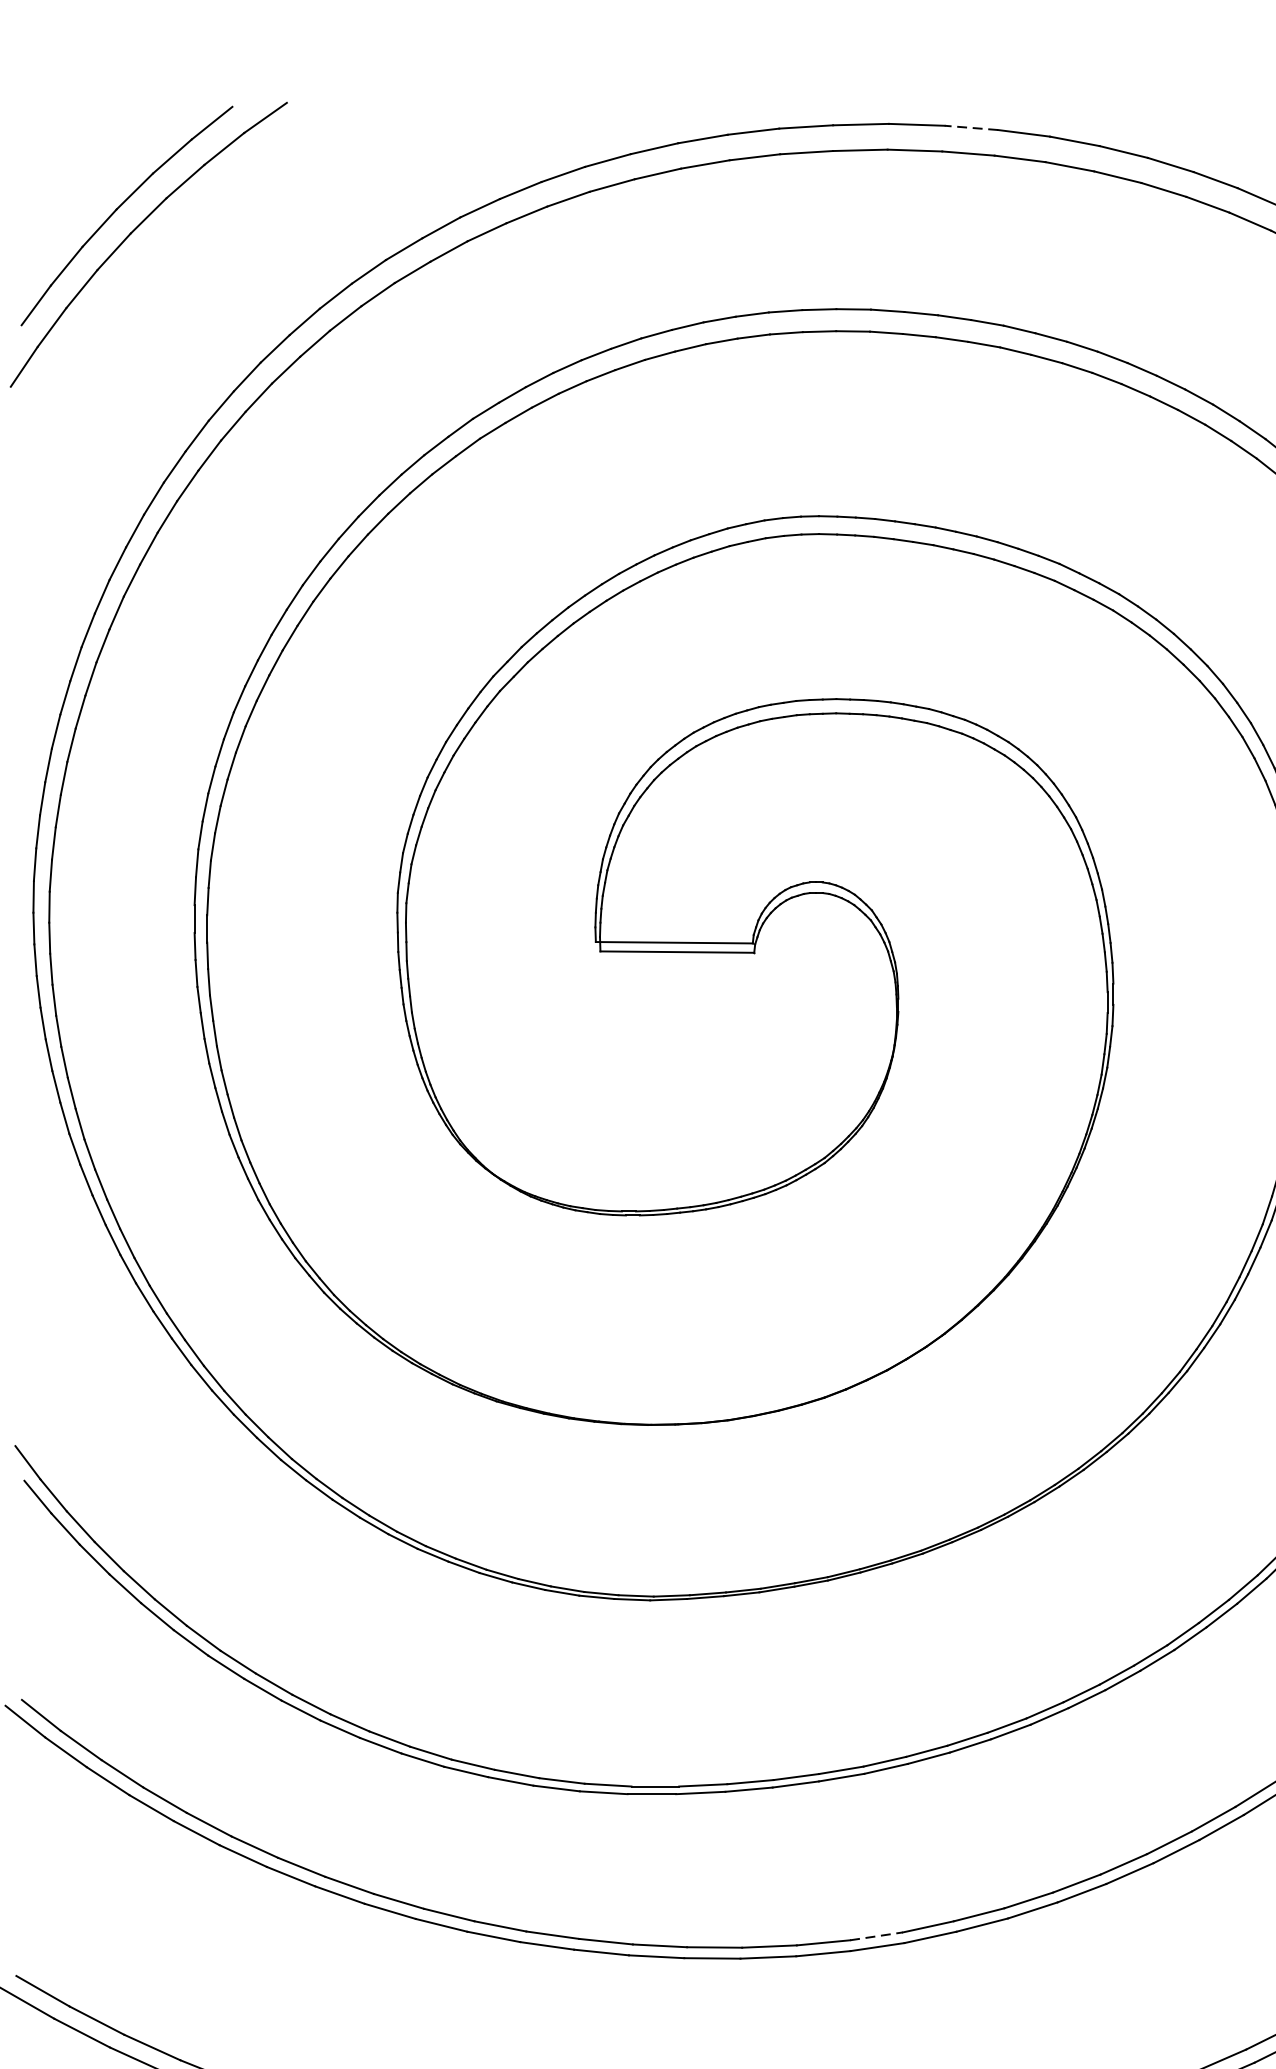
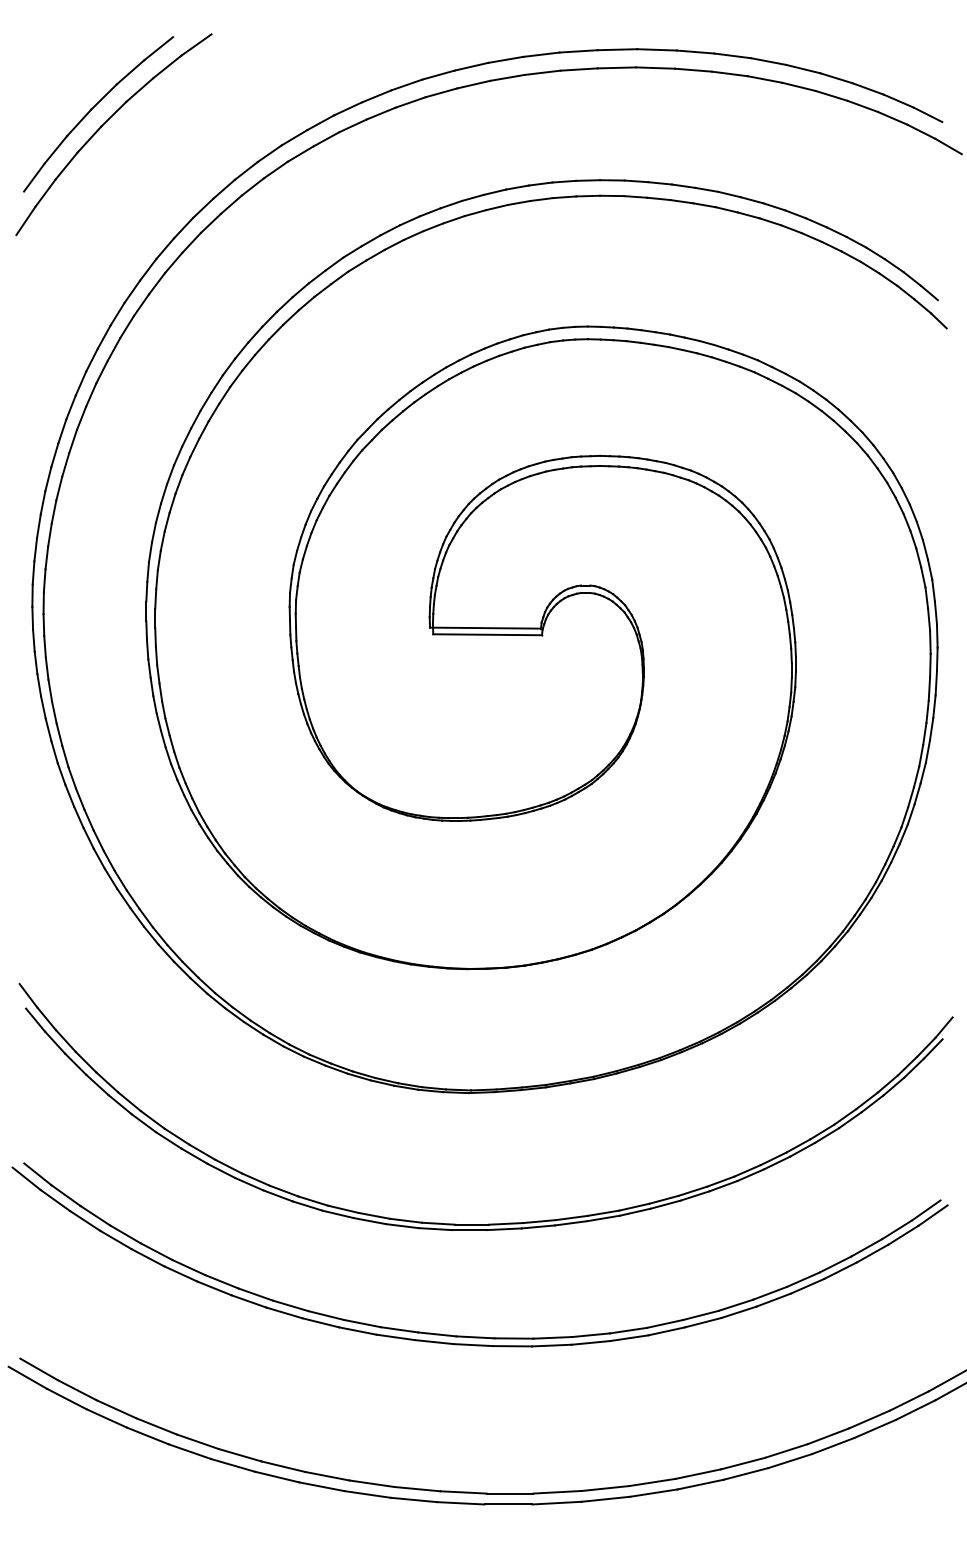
line: (971, 128) -> (695, 52), dashed -> solid
line: (876, 1936) -> (628, 1330), dashed -> solid

